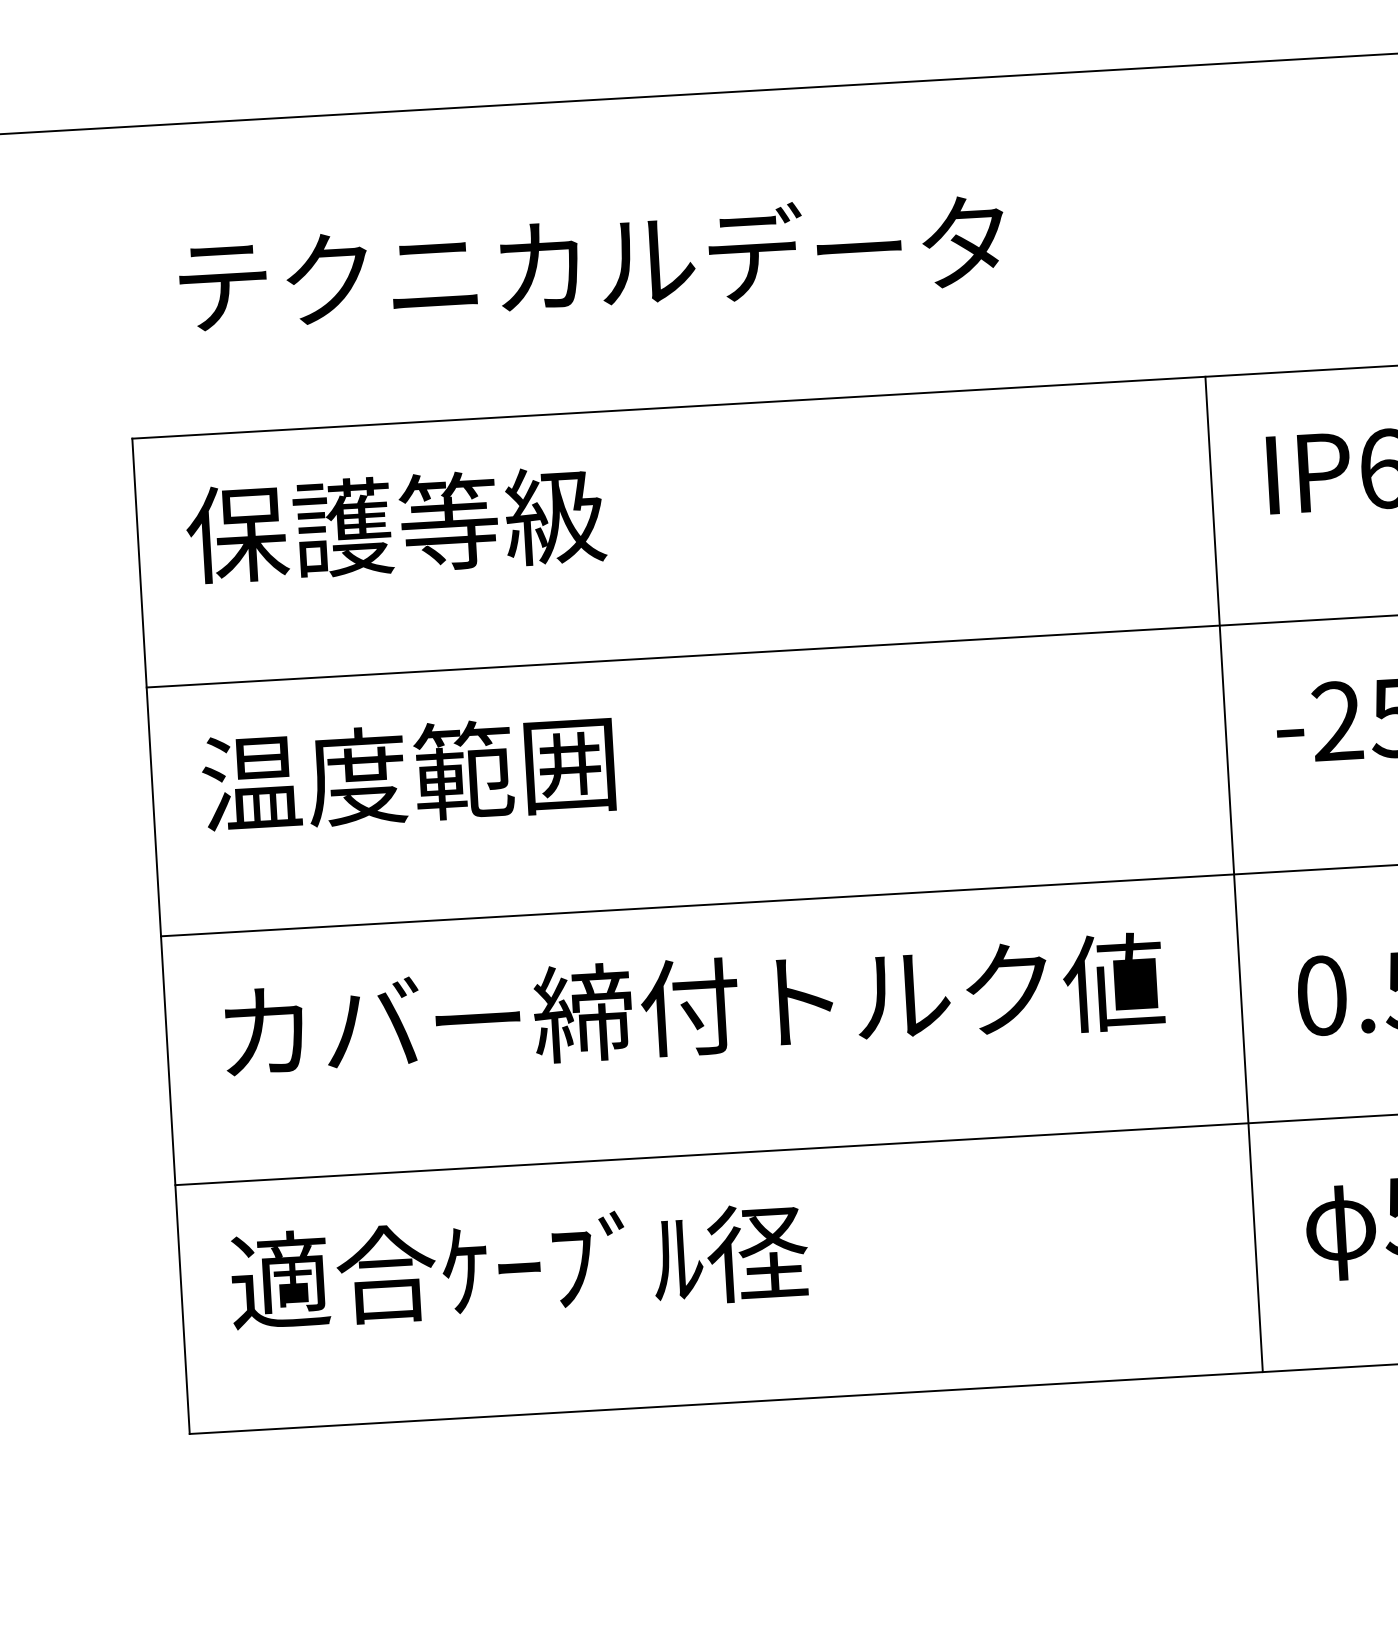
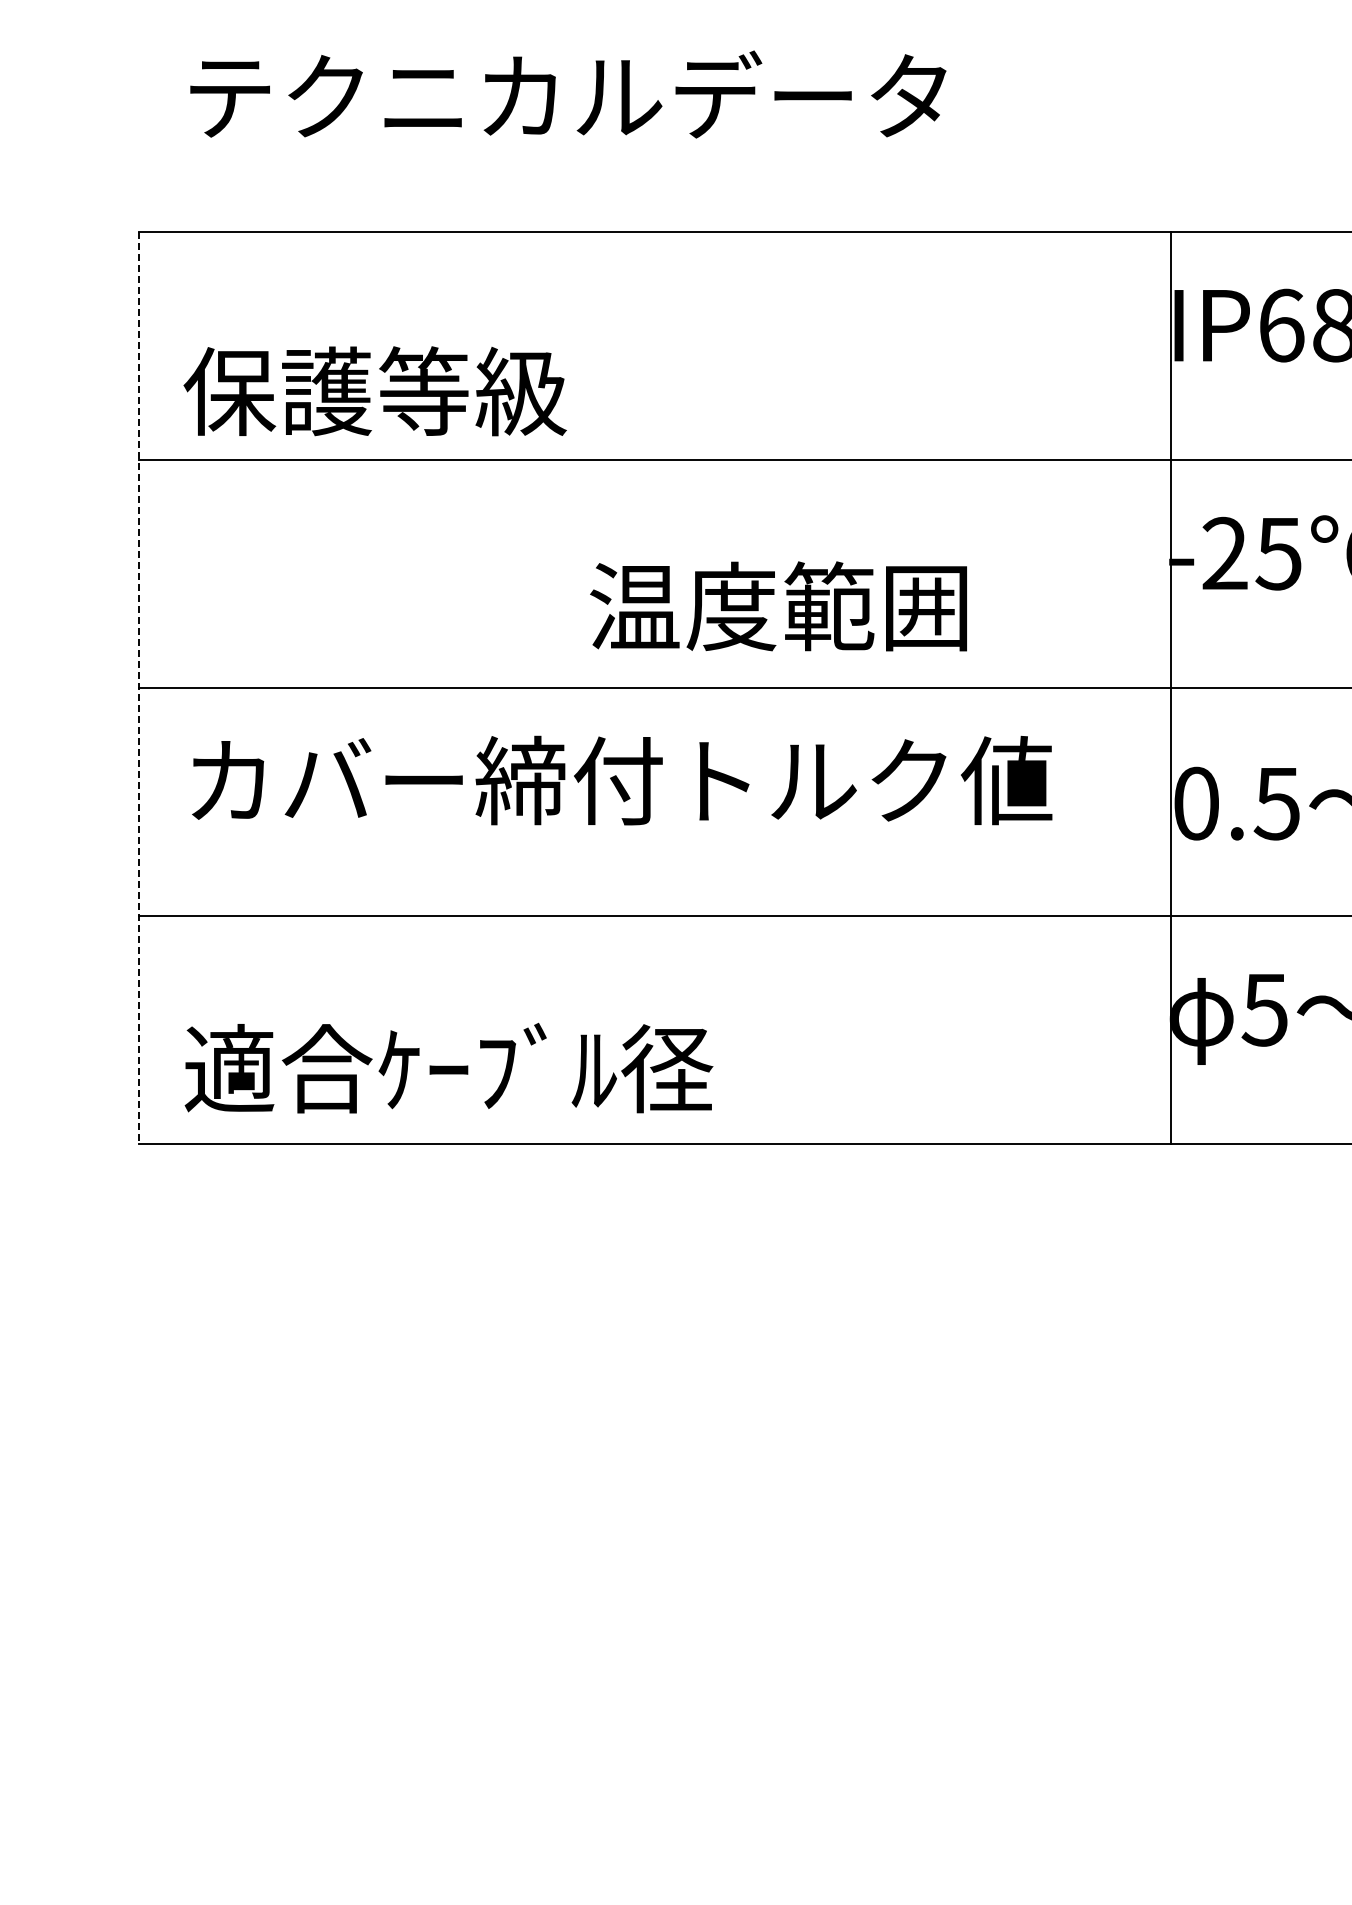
text: (395, 524) -> (374, 391), moved
text: (408, 773) -> (778, 606), moved
line: (1233, 873) -> (1170, 687), moved
line: (160, 936) -> (138, 688), solid -> dashed
text: (518, 1265) -> (448, 1067), moved

